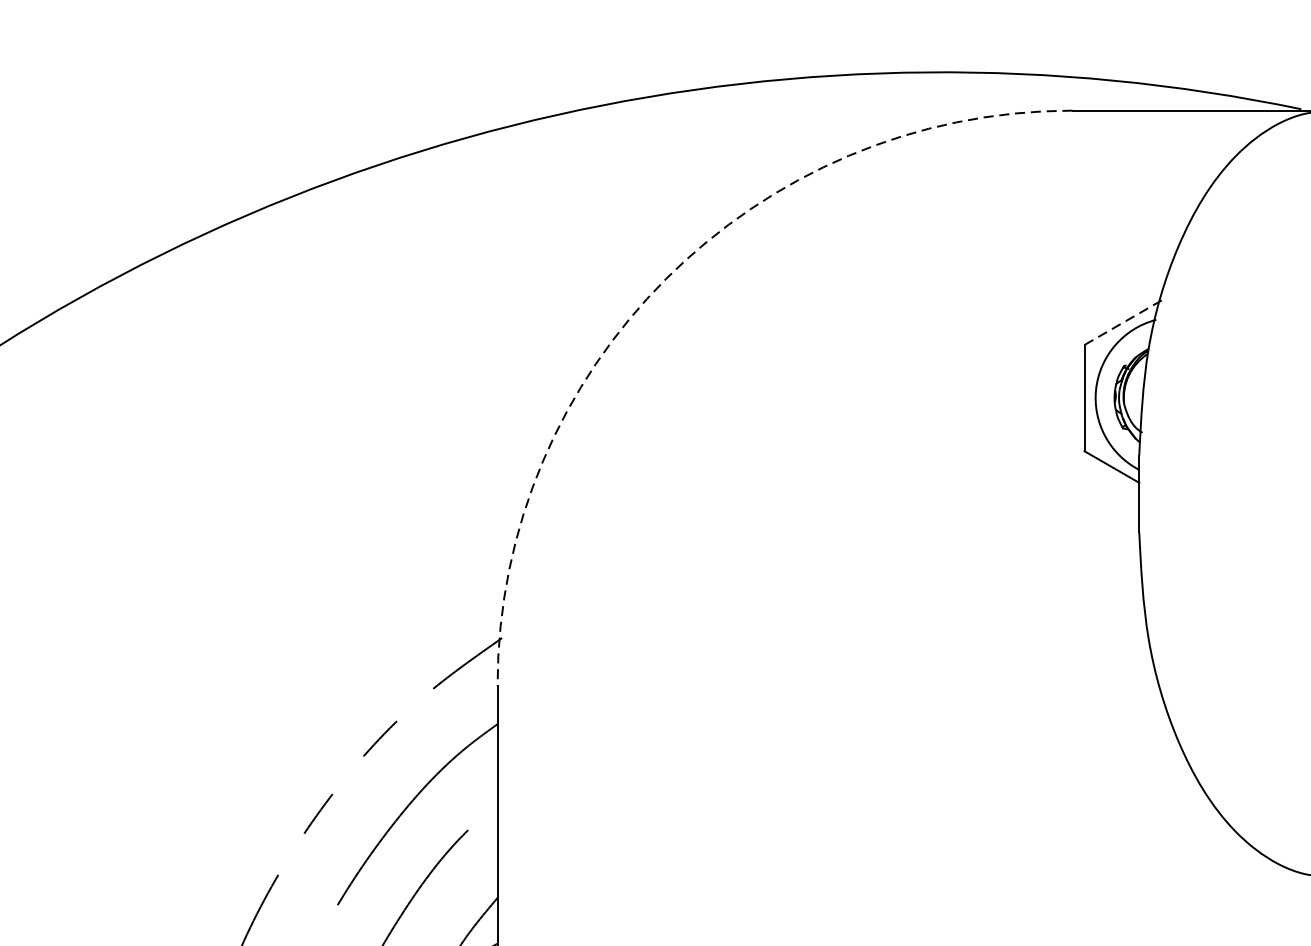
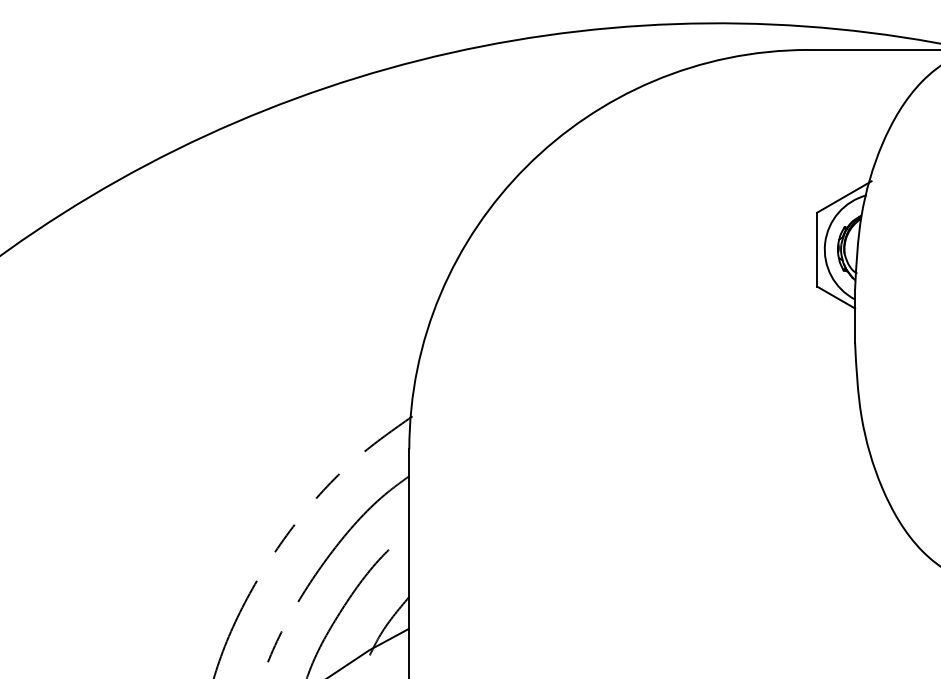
arc: (666, 278) -> (526, 166), dashed -> solid
line: (1124, 321) -> (844, 196), dashed -> solid

